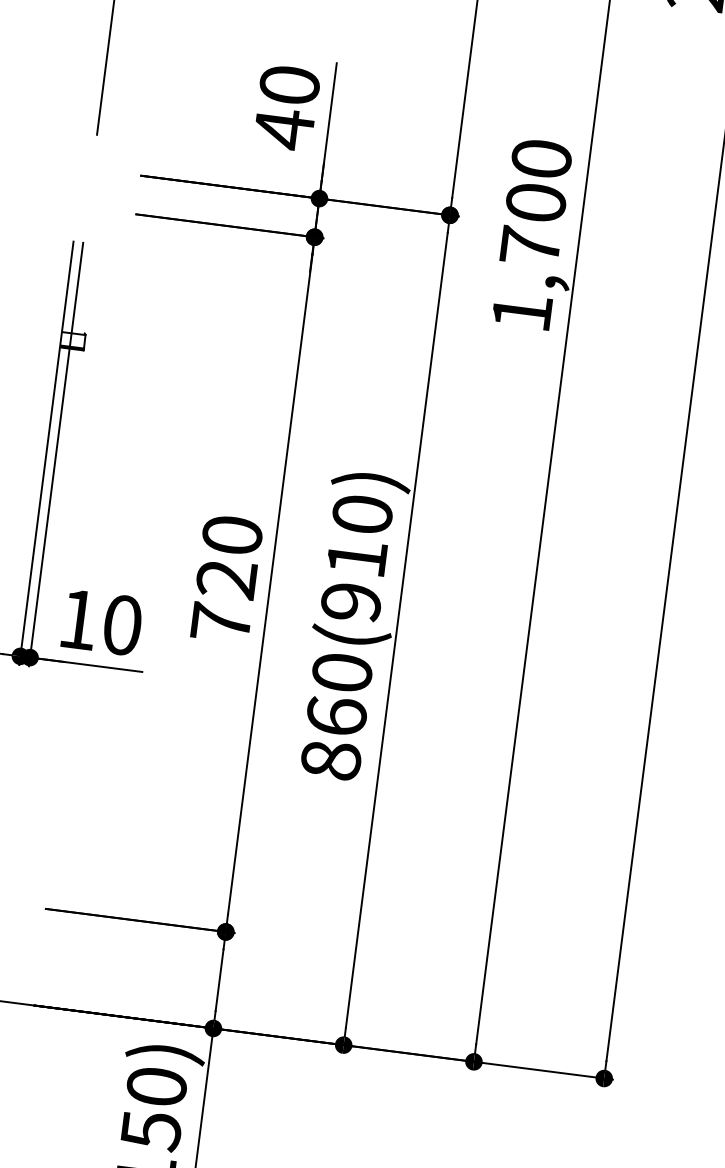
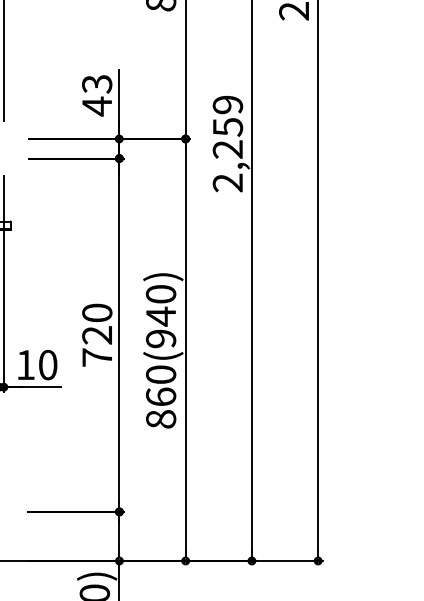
text: (290, 85) -> (97, 84), 40 -> 43
text: (531, 234) -> (227, 143), 1,700 -> 2,259
text: (355, 558) -> (160, 316), 860(910) -> 860(940)

